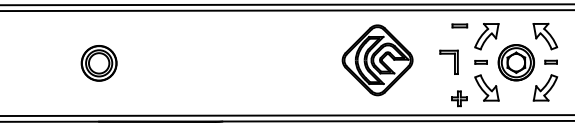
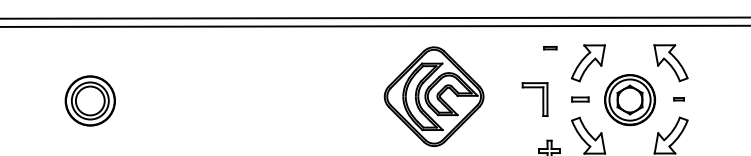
part: (459, 25) -> (549, 47), size x0.6
part: (550, 61) -> (678, 98), size x0.6
part: (98, 63) -> (89, 101), moved

